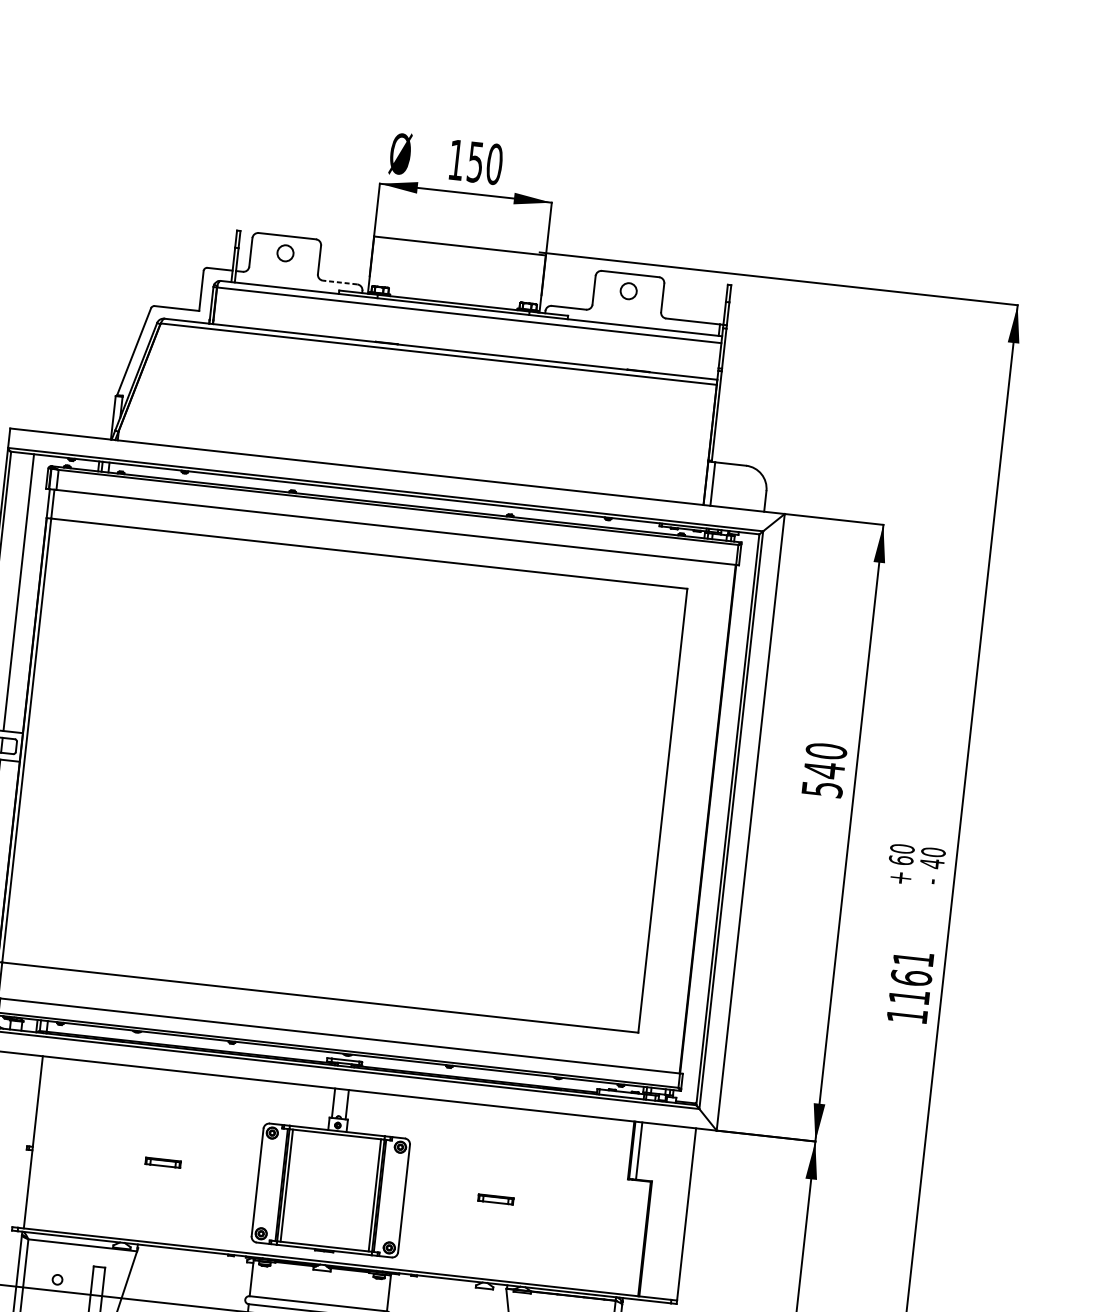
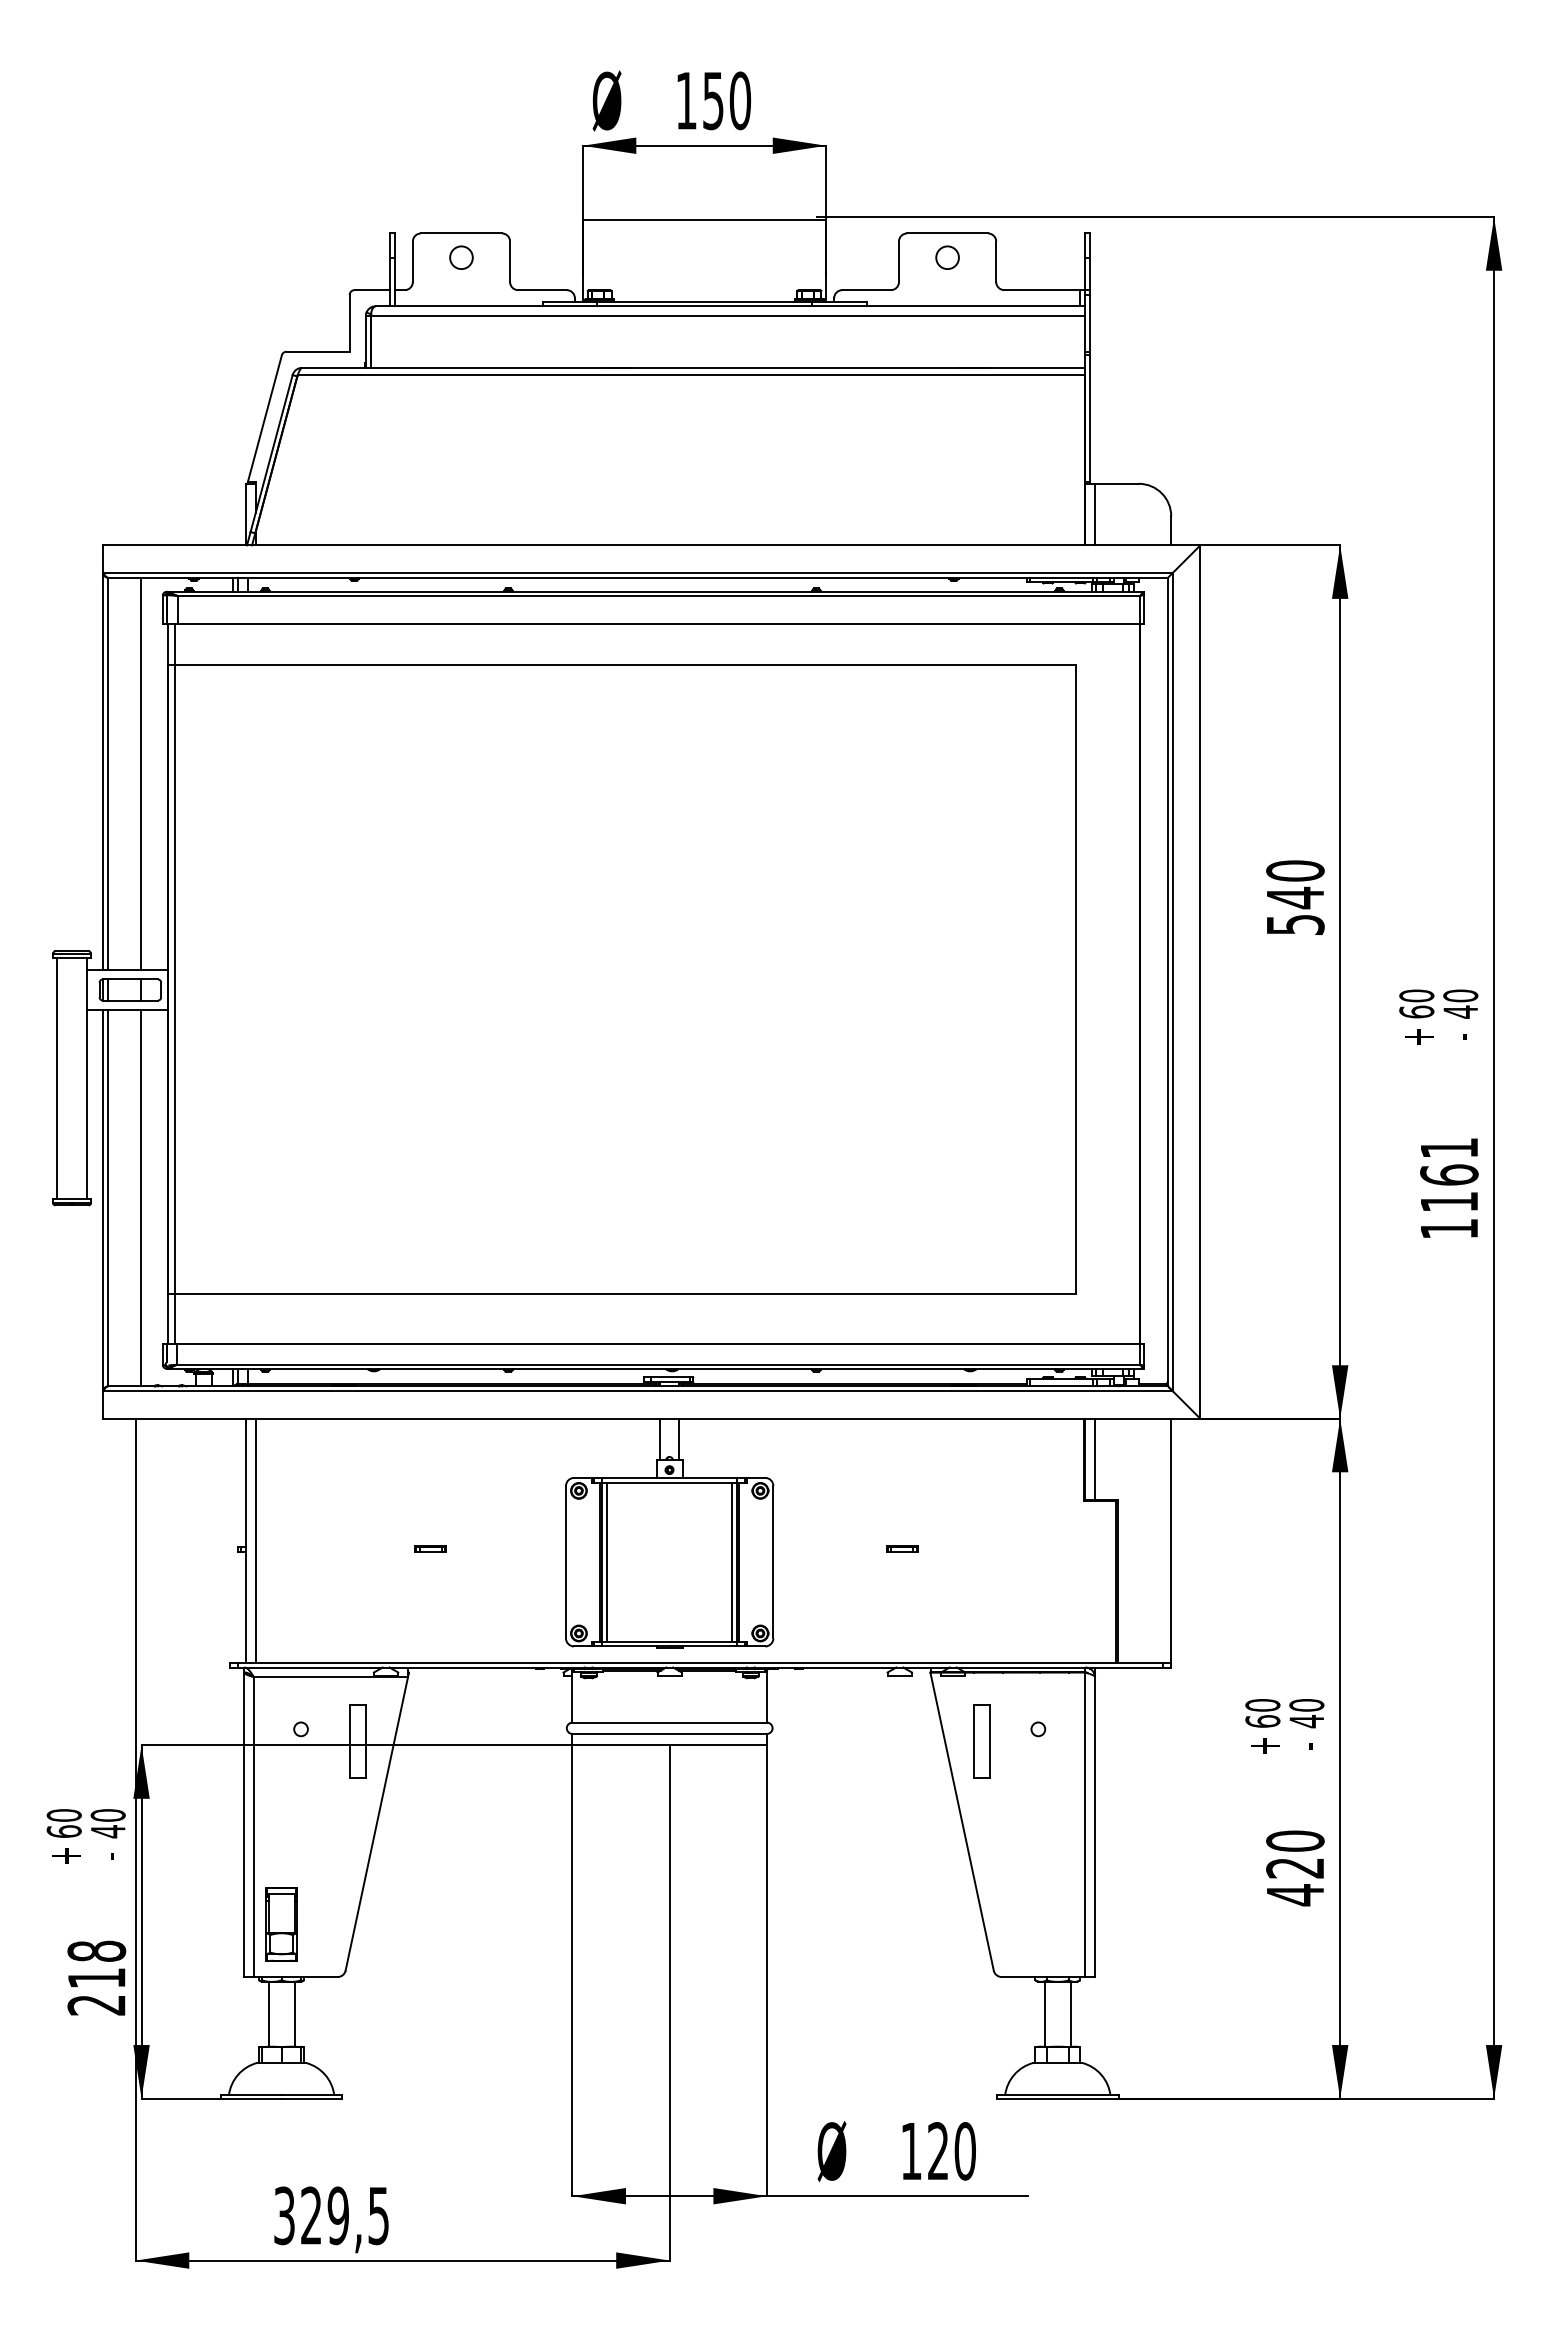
line: (340, 282) -> (542, 290), dashed -> solid
line: (40, 1142) -> (255, 1540), added
part: (163, 1162) -> (430, 1548), size x0.62
part: (496, 1199) -> (902, 1548), size x0.62

